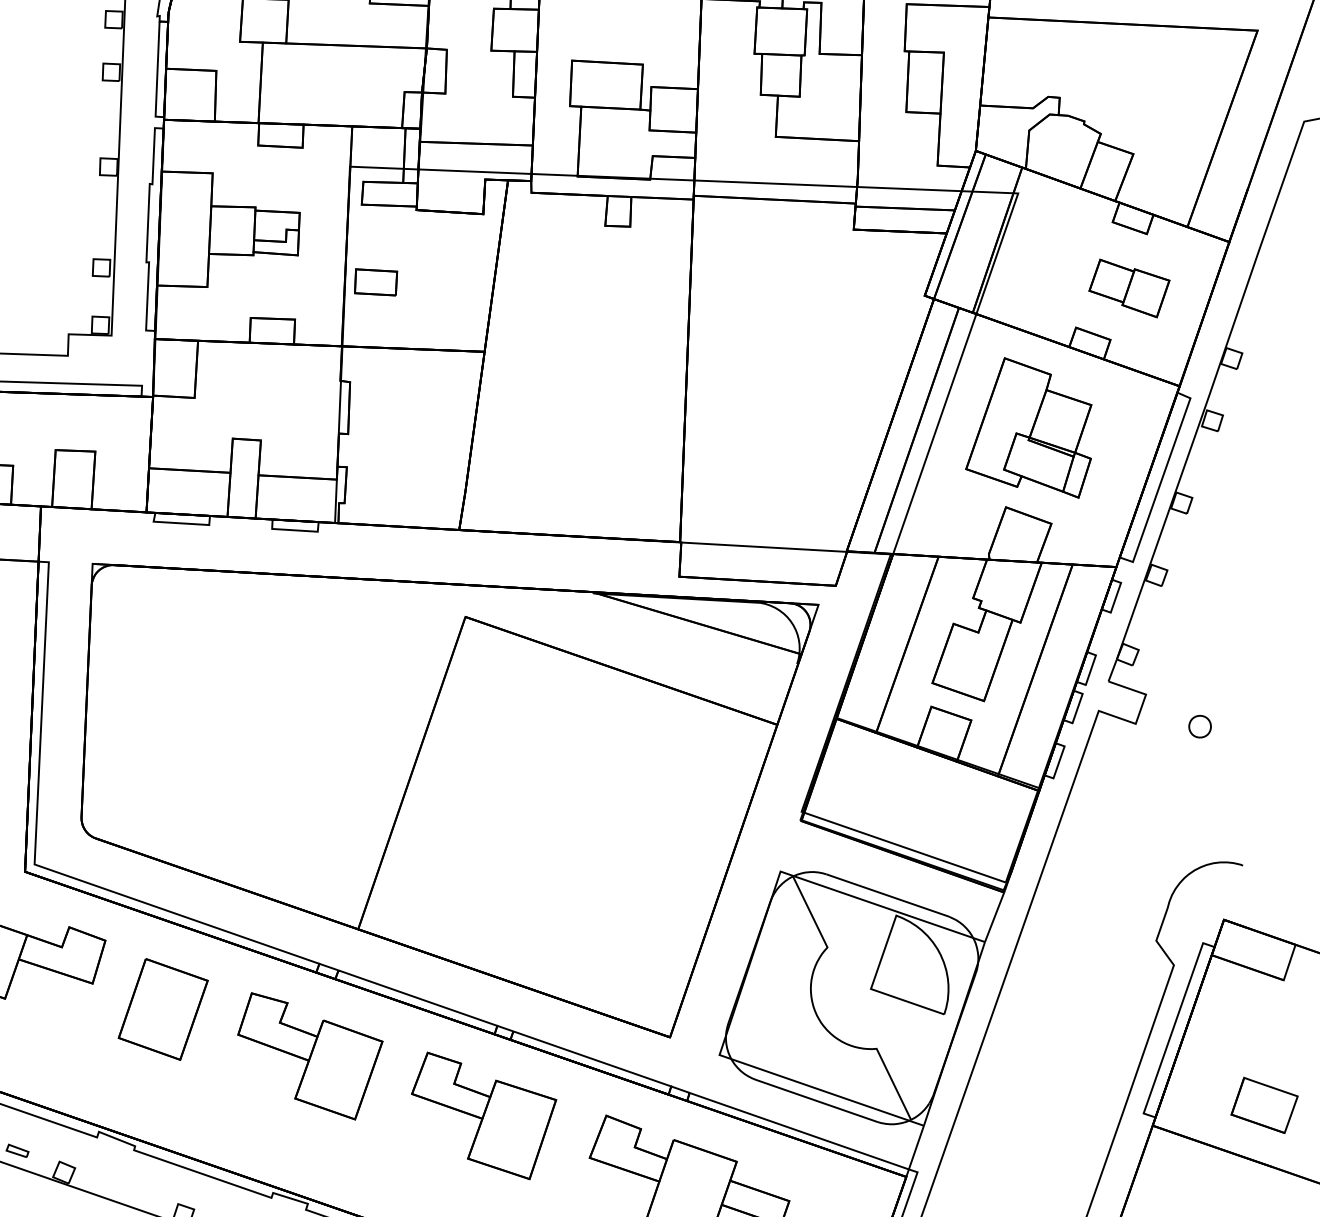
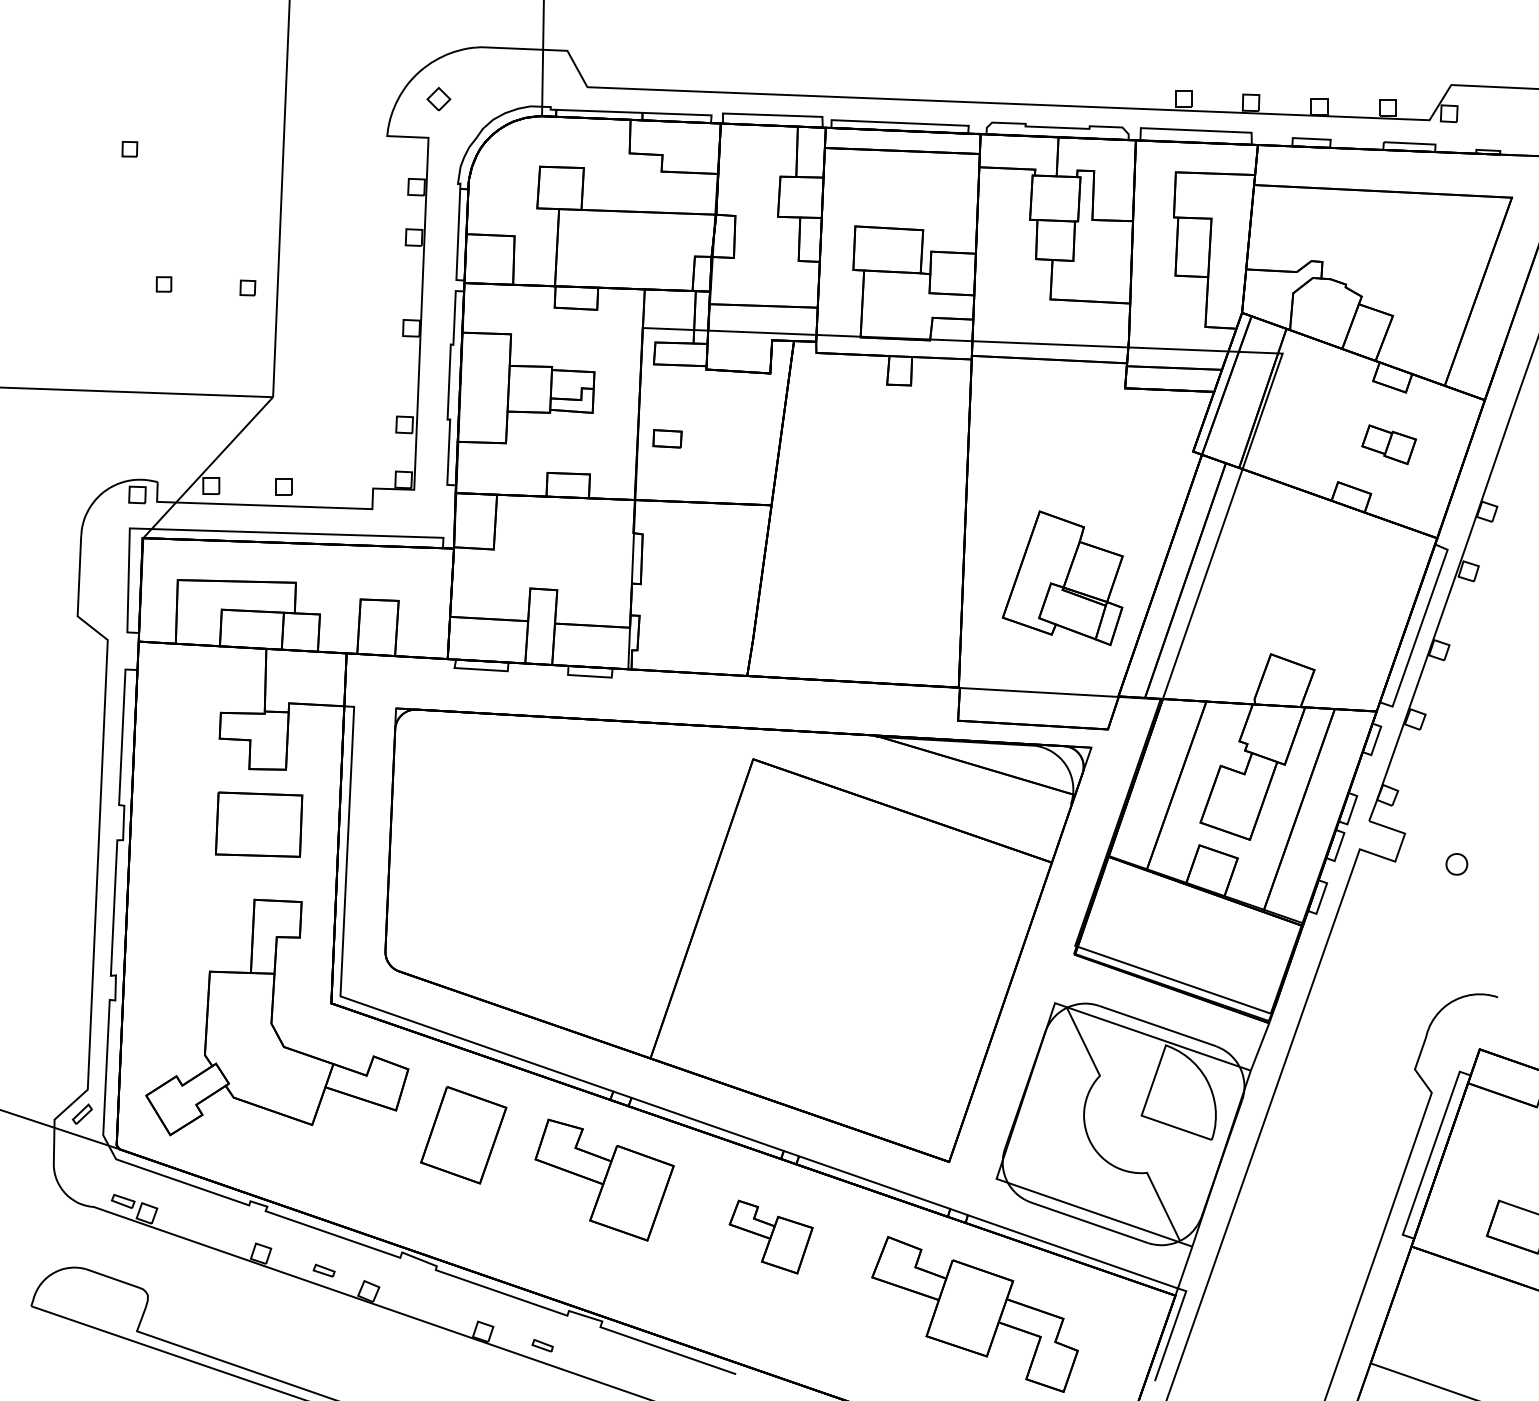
part: (375, 282) -> (667, 438), size x0.7
part: (1128, 288) -> (1388, 444), size x0.7
part: (1028, 428) -> (1062, 578), moved
part: (484, 1115) -> (771, 1236), size x0.6

